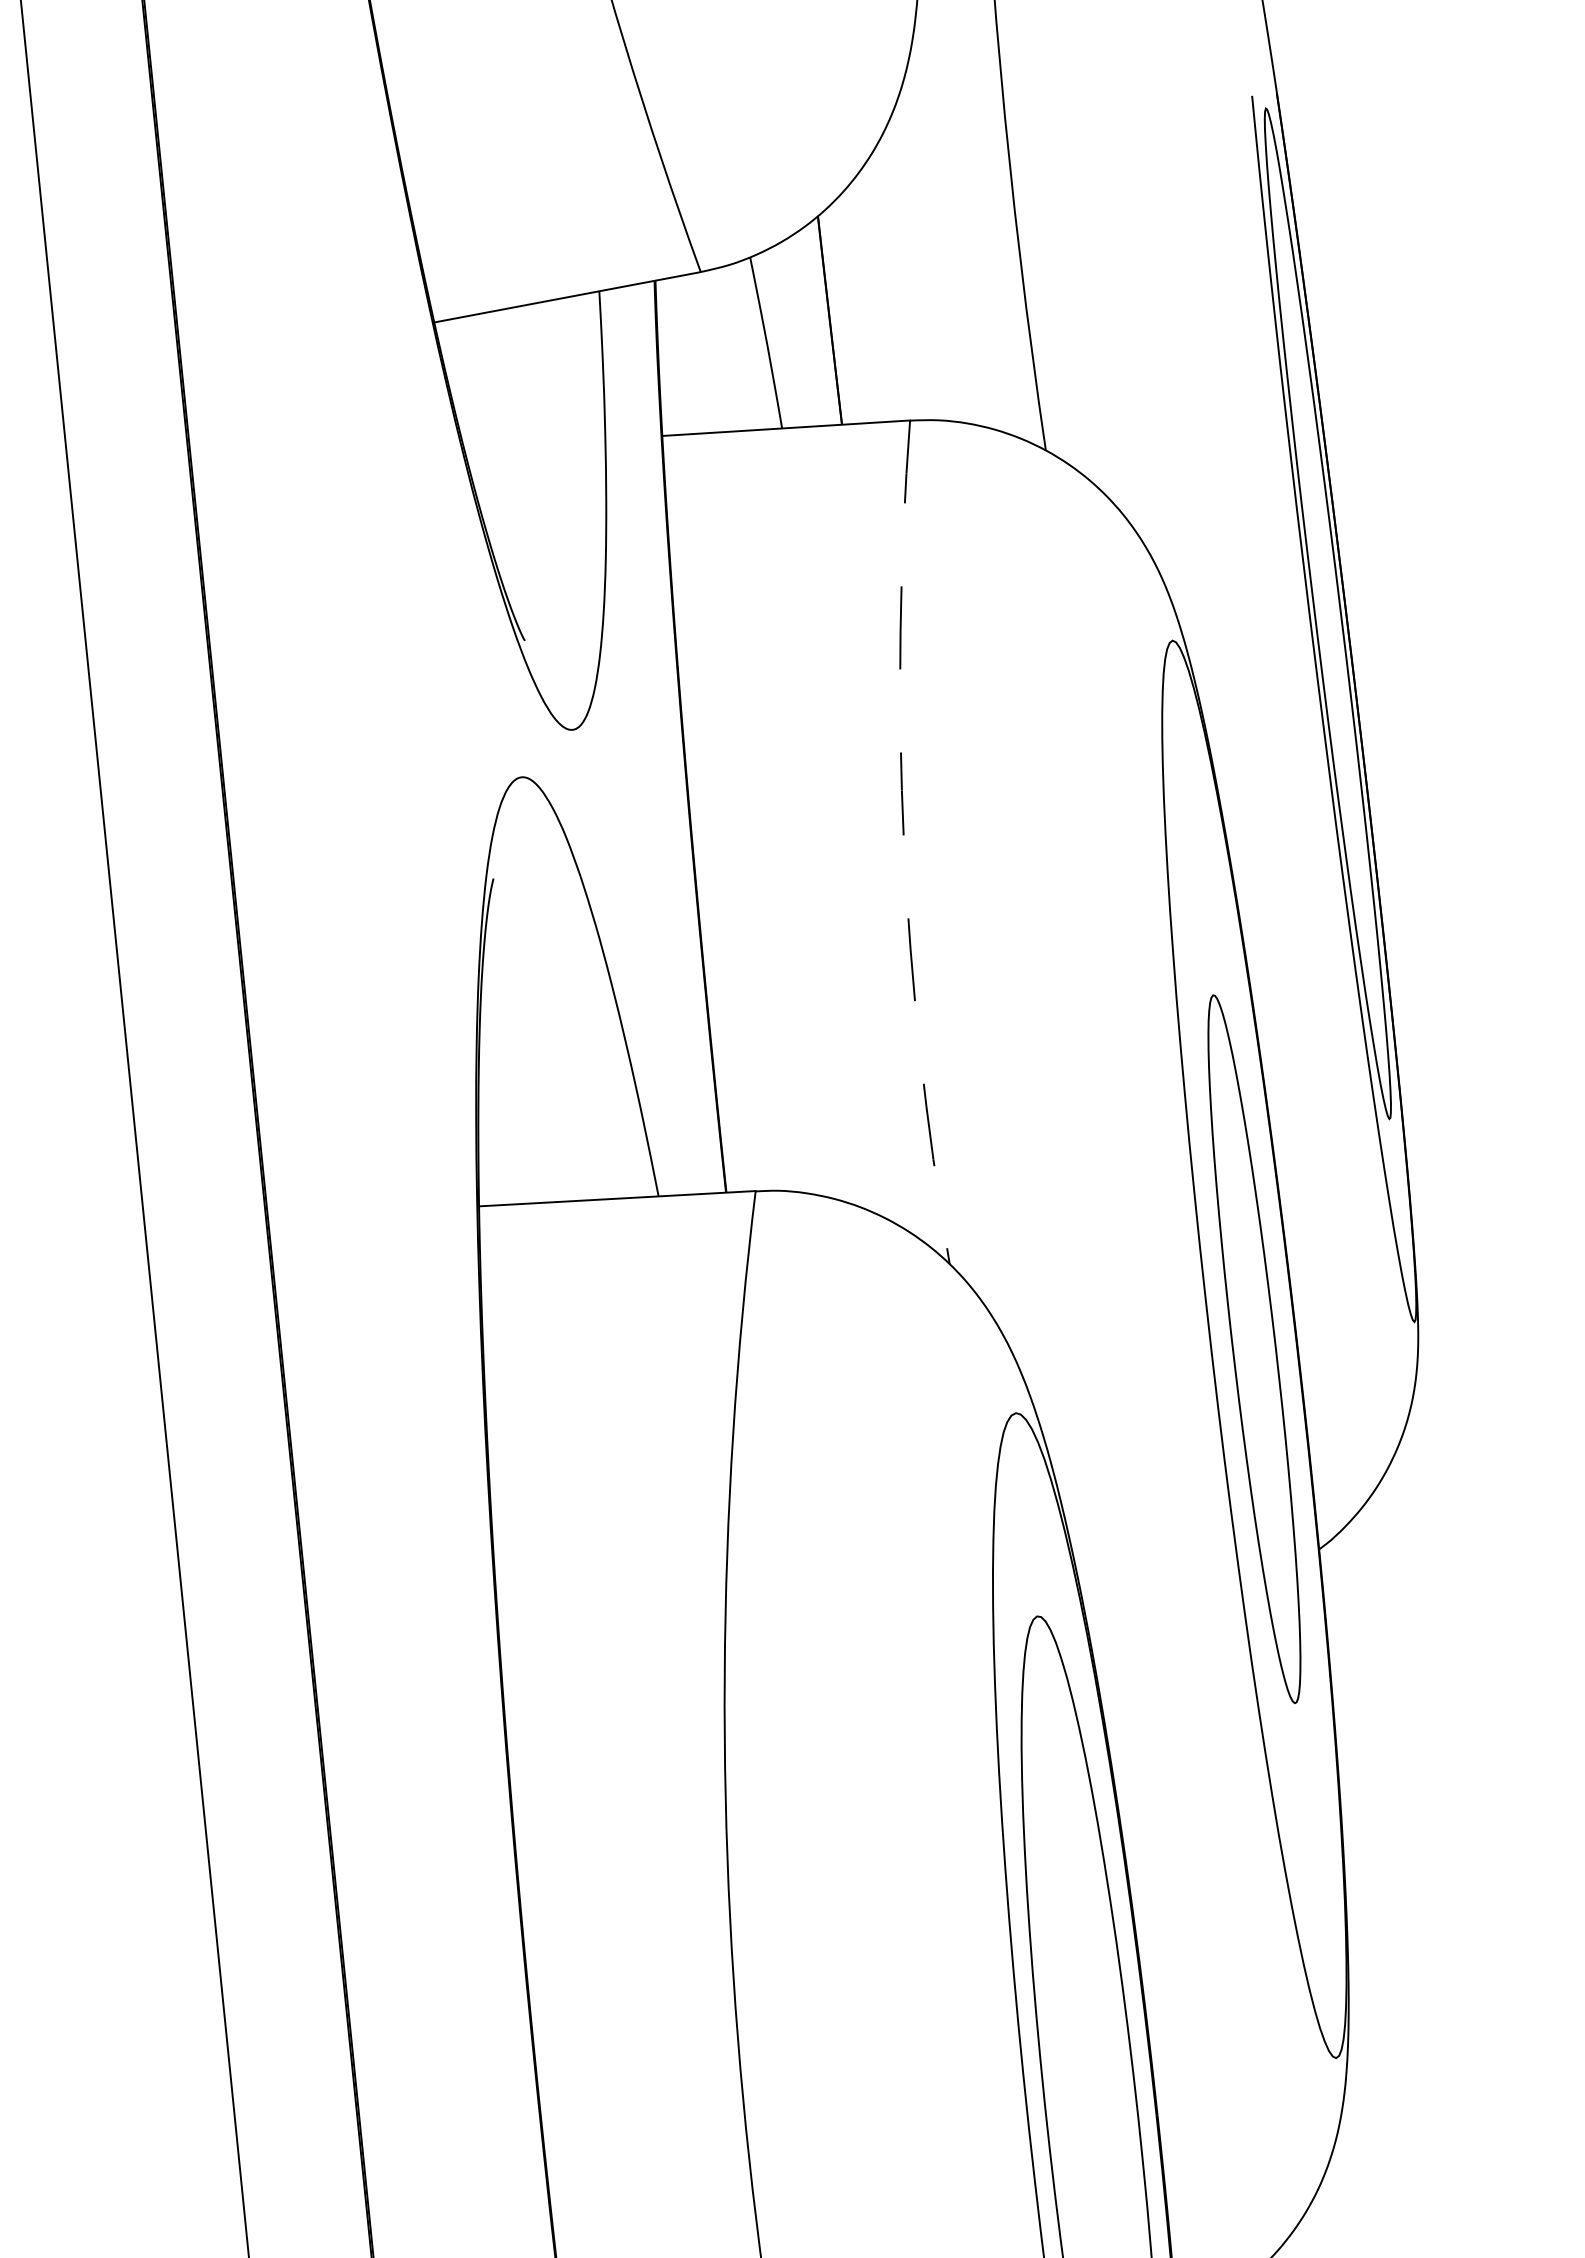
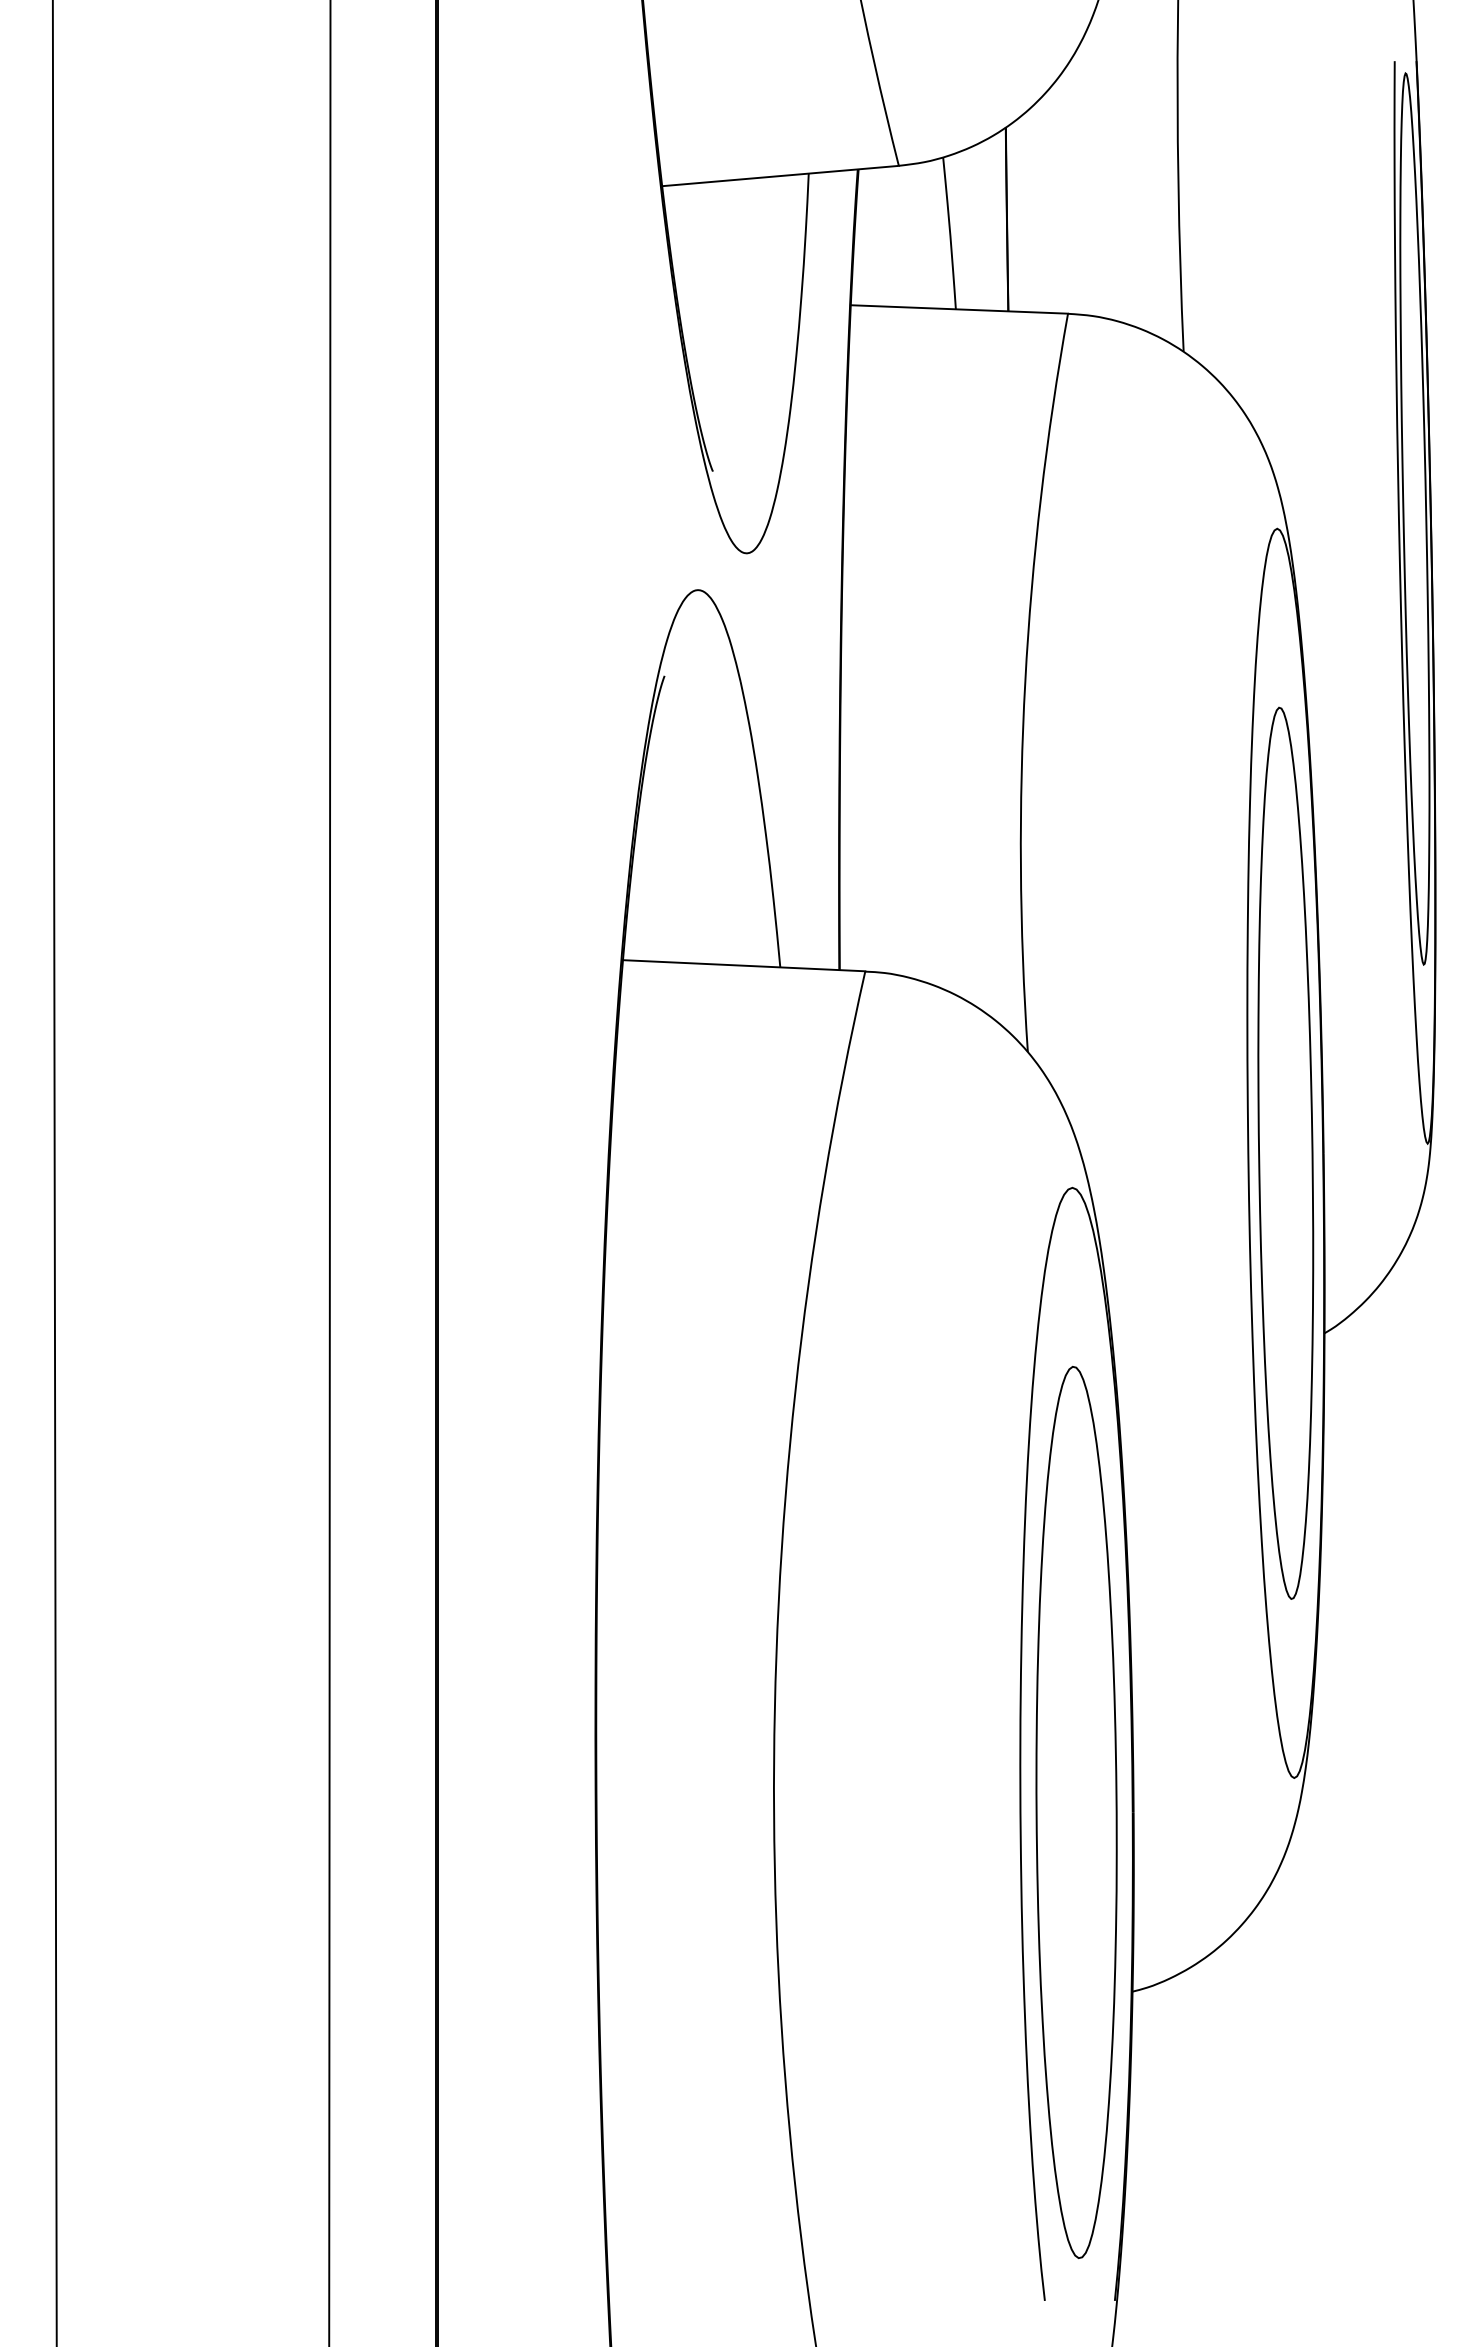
arc: (904, 843) -> (1025, 681), dashed -> solid
part: (1253, 1348) -> (1285, 1152), size x1.43

